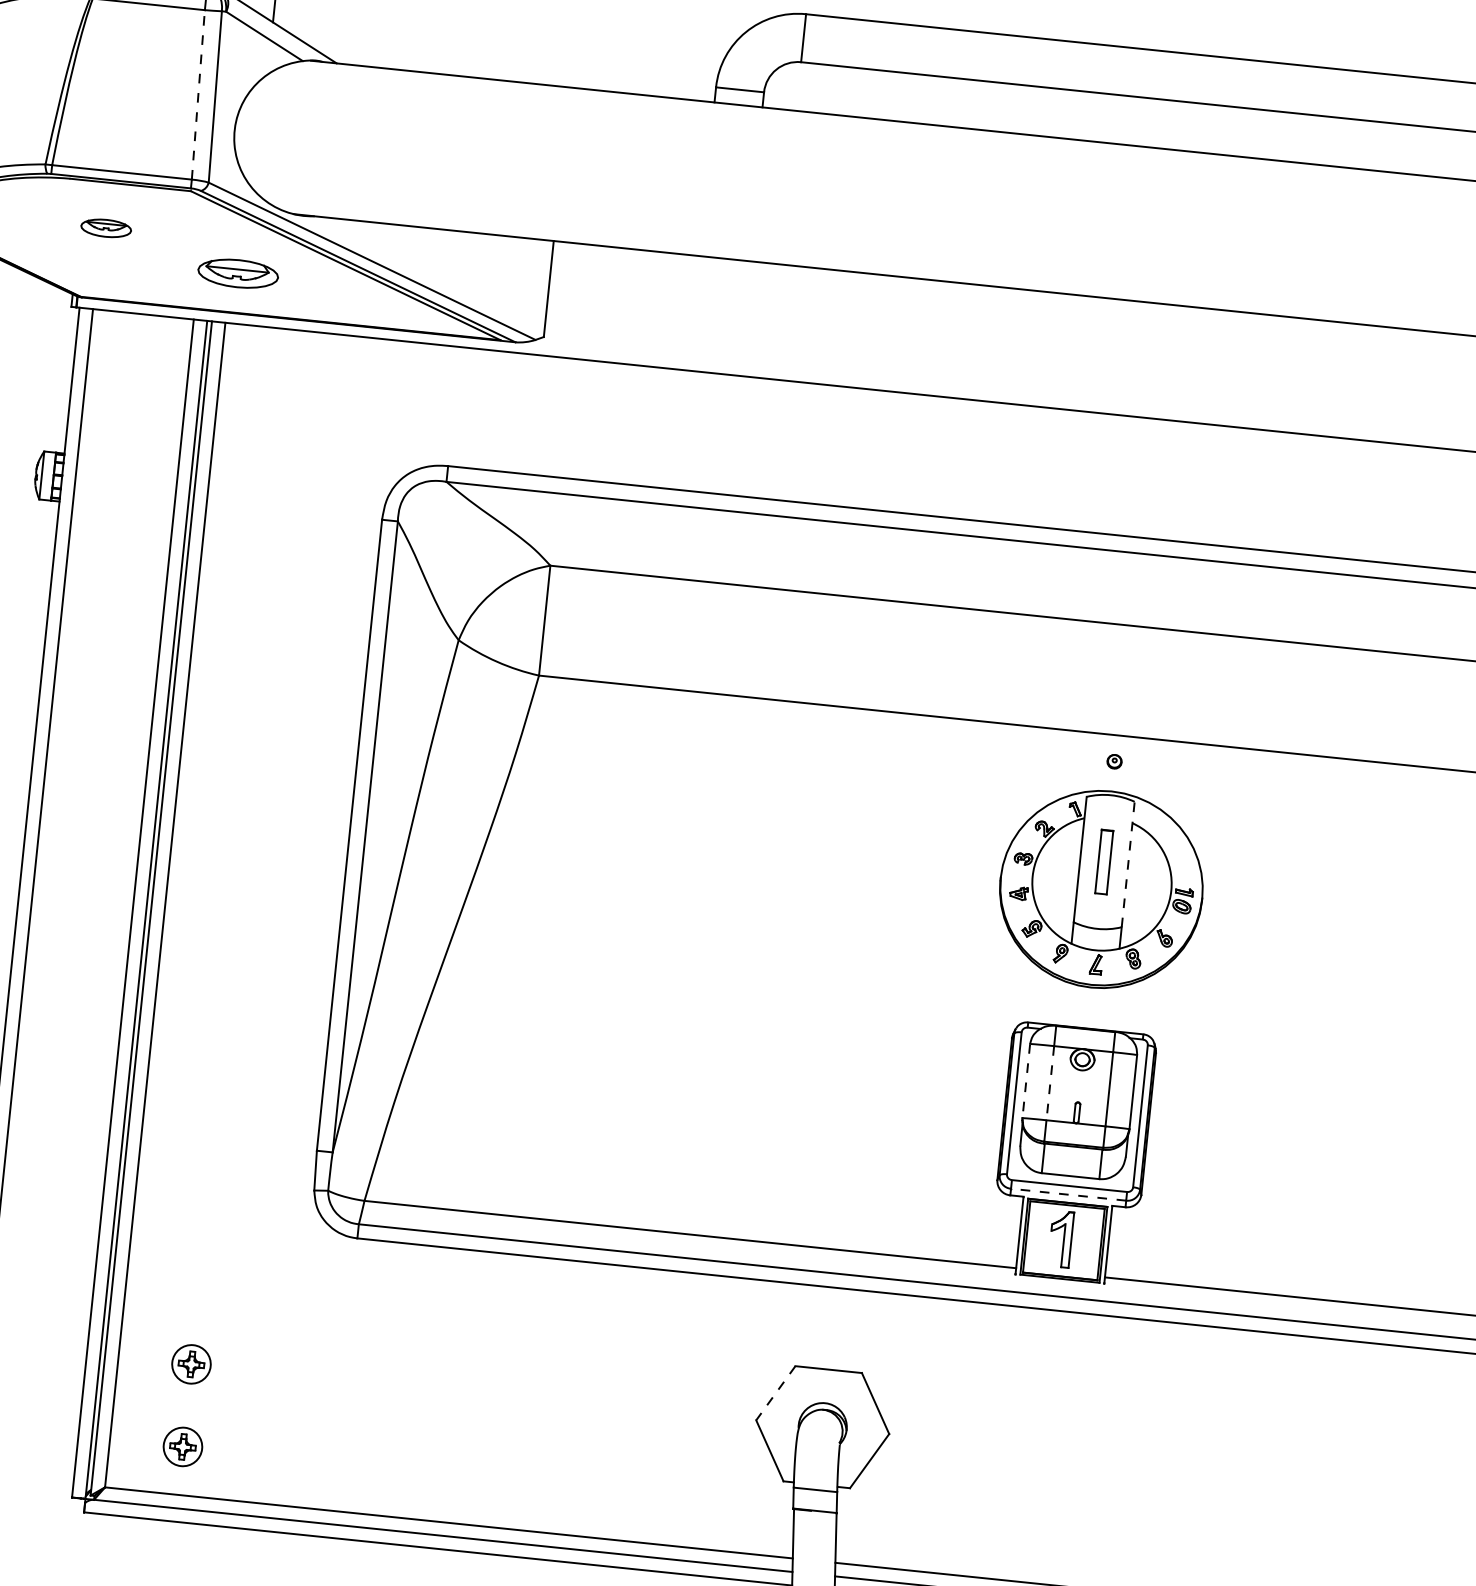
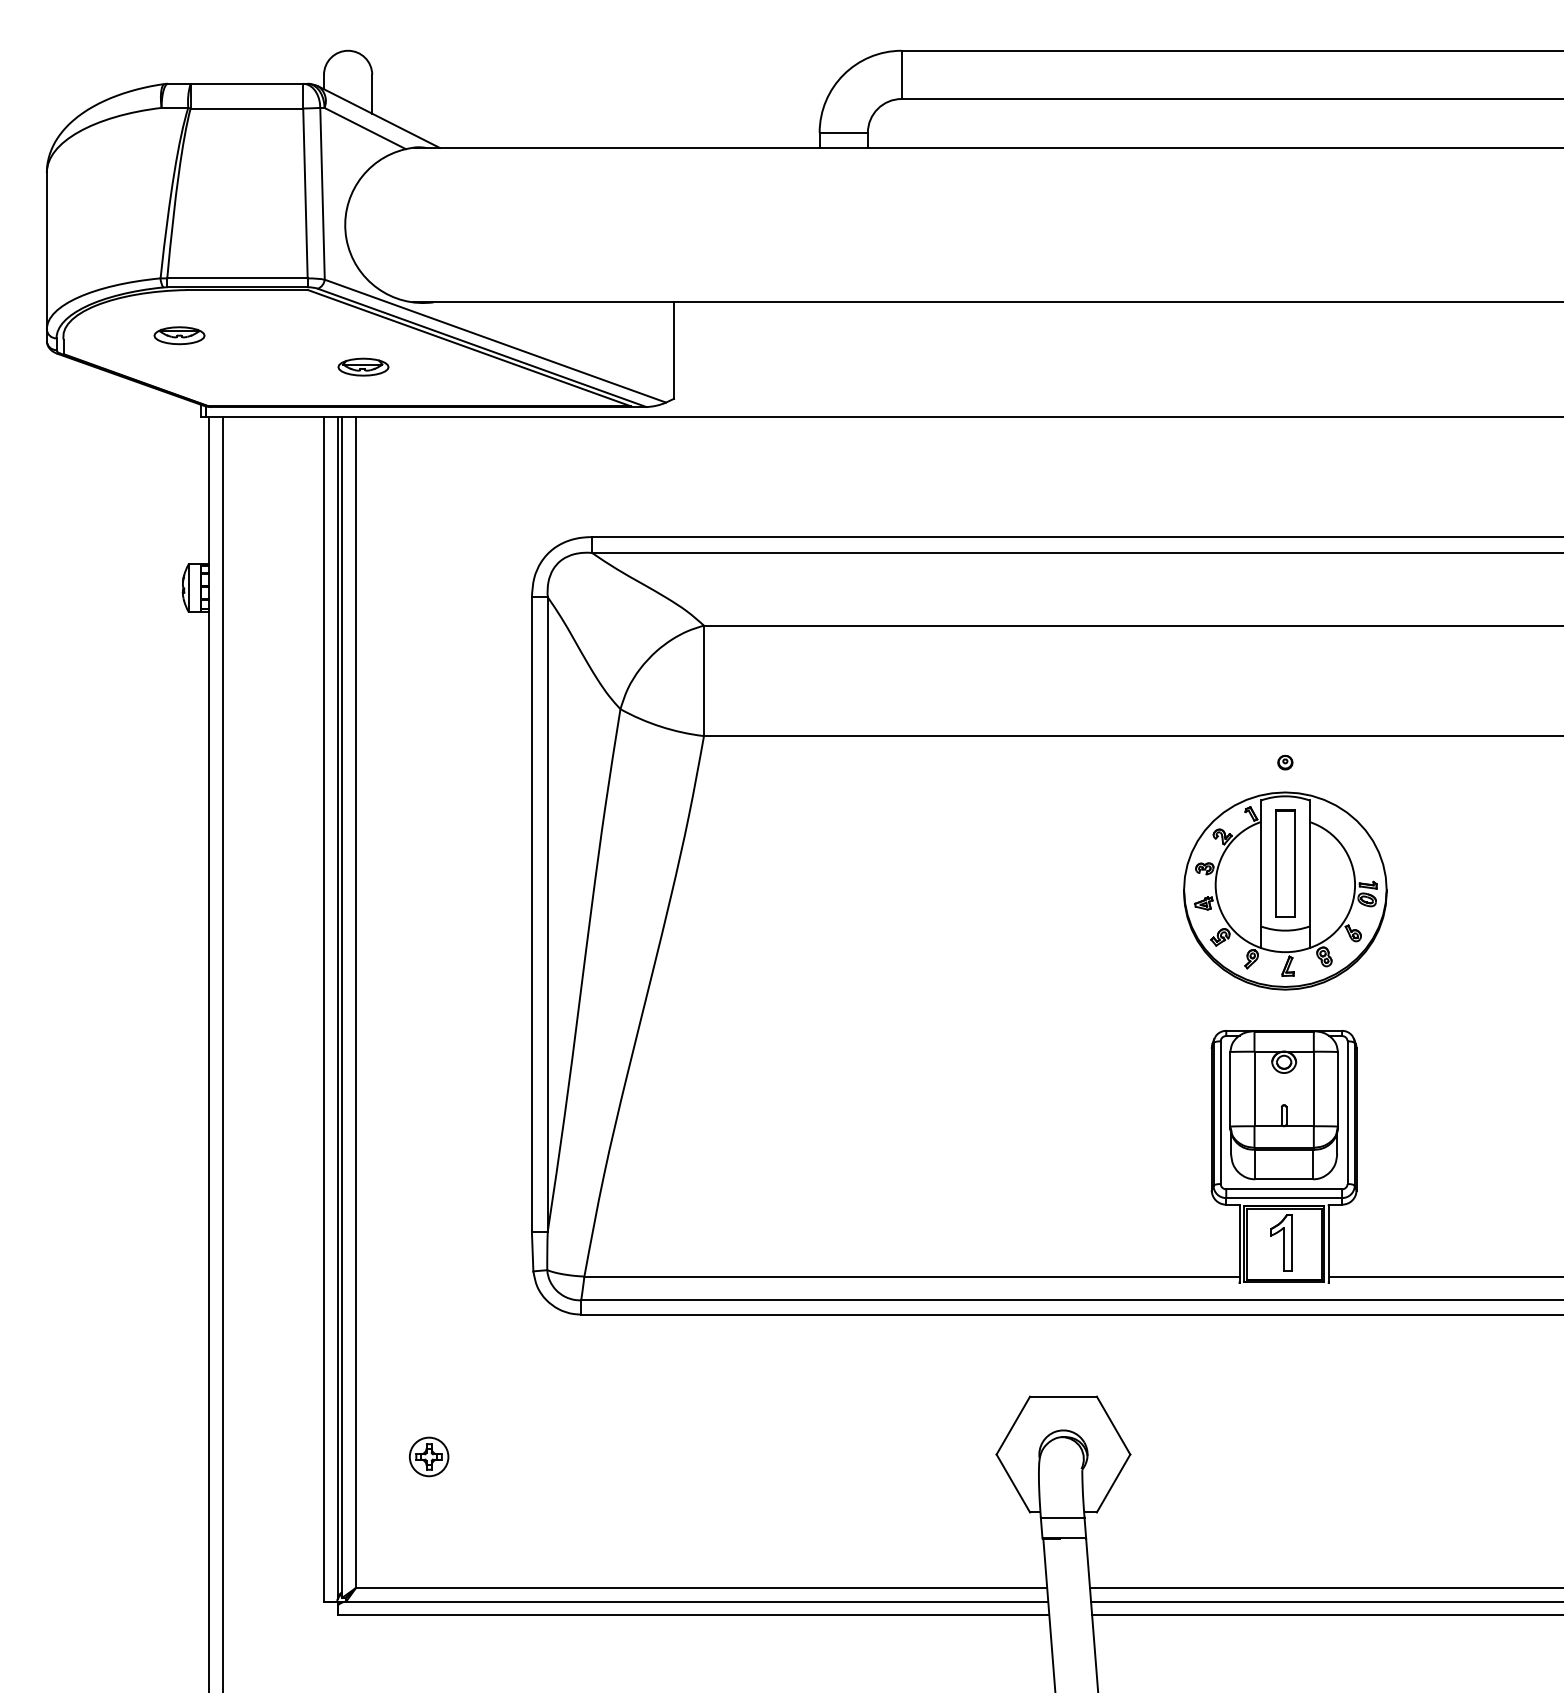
line: (198, 94) -> (305, 193), dashed -> solid
part: (106, 228) -> (179, 335), moved
part: (238, 272) -> (363, 366), size x0.62
part: (1104, 862) -> (1285, 863), size x1.67
line: (1128, 863) -> (1309, 862), dashed -> solid
line: (1026, 1081) -> (1230, 1089), dashed -> solid
line: (1050, 1083) -> (1254, 1089), dashed -> solid
line: (1068, 1195) -> (1284, 1198), dashed -> solid
line: (775, 1394) -> (1013, 1426), dashed -> solid
part: (183, 1446) -> (429, 1539), removed

